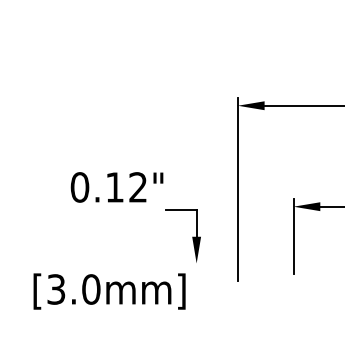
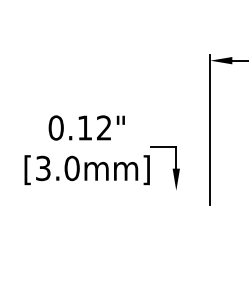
text: (116, 187) -> (86, 128), moved
text: (109, 291) -> (87, 170), moved

